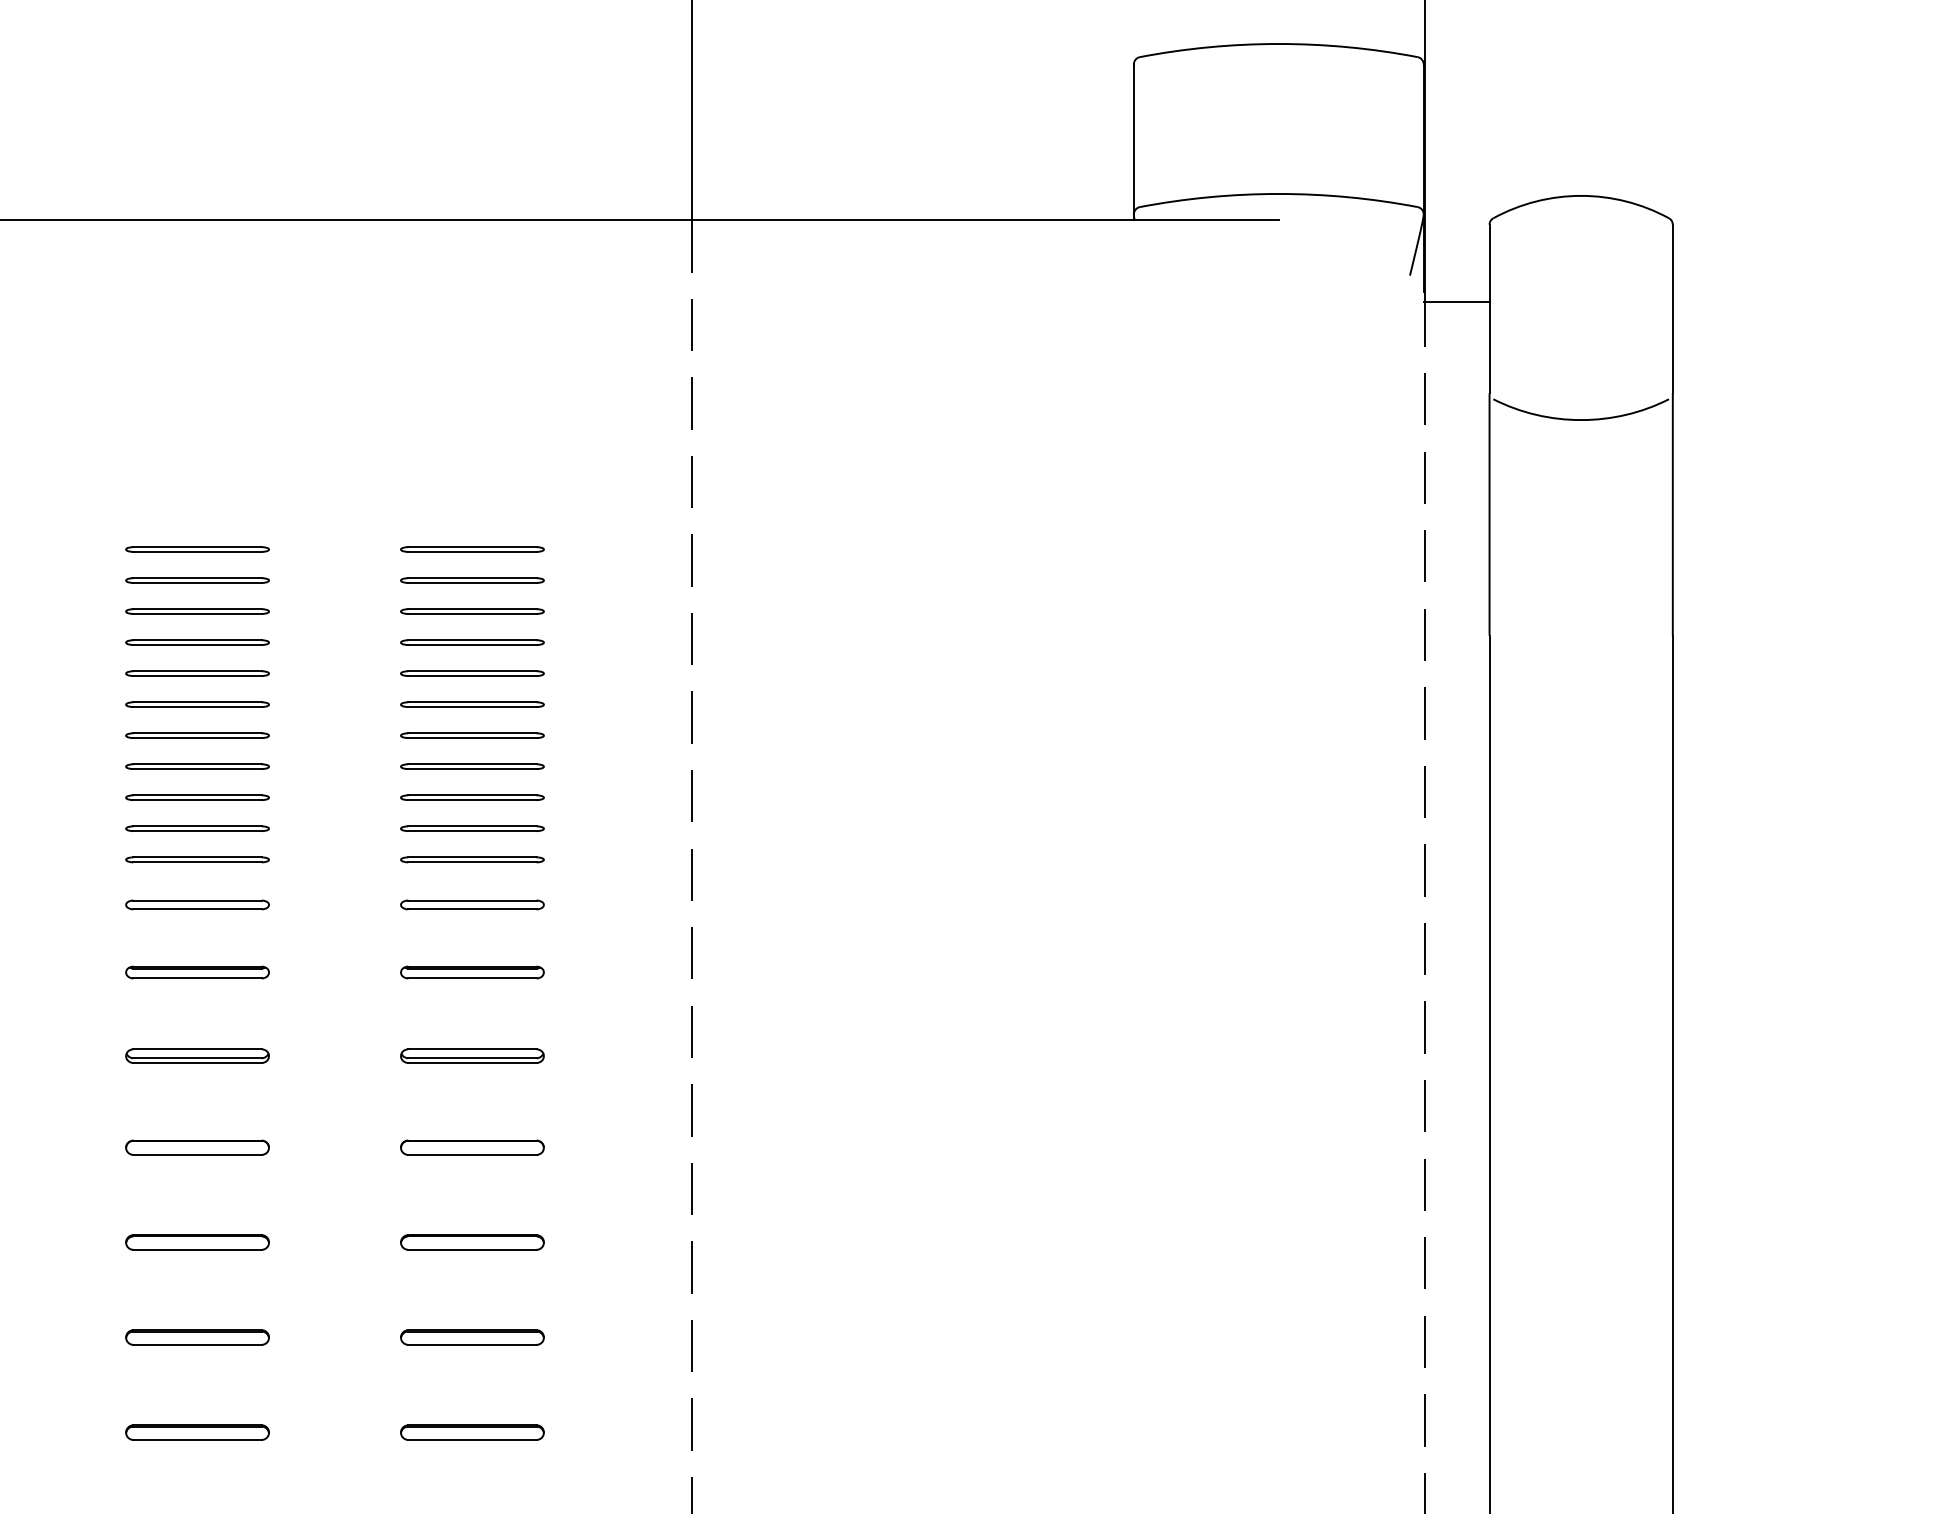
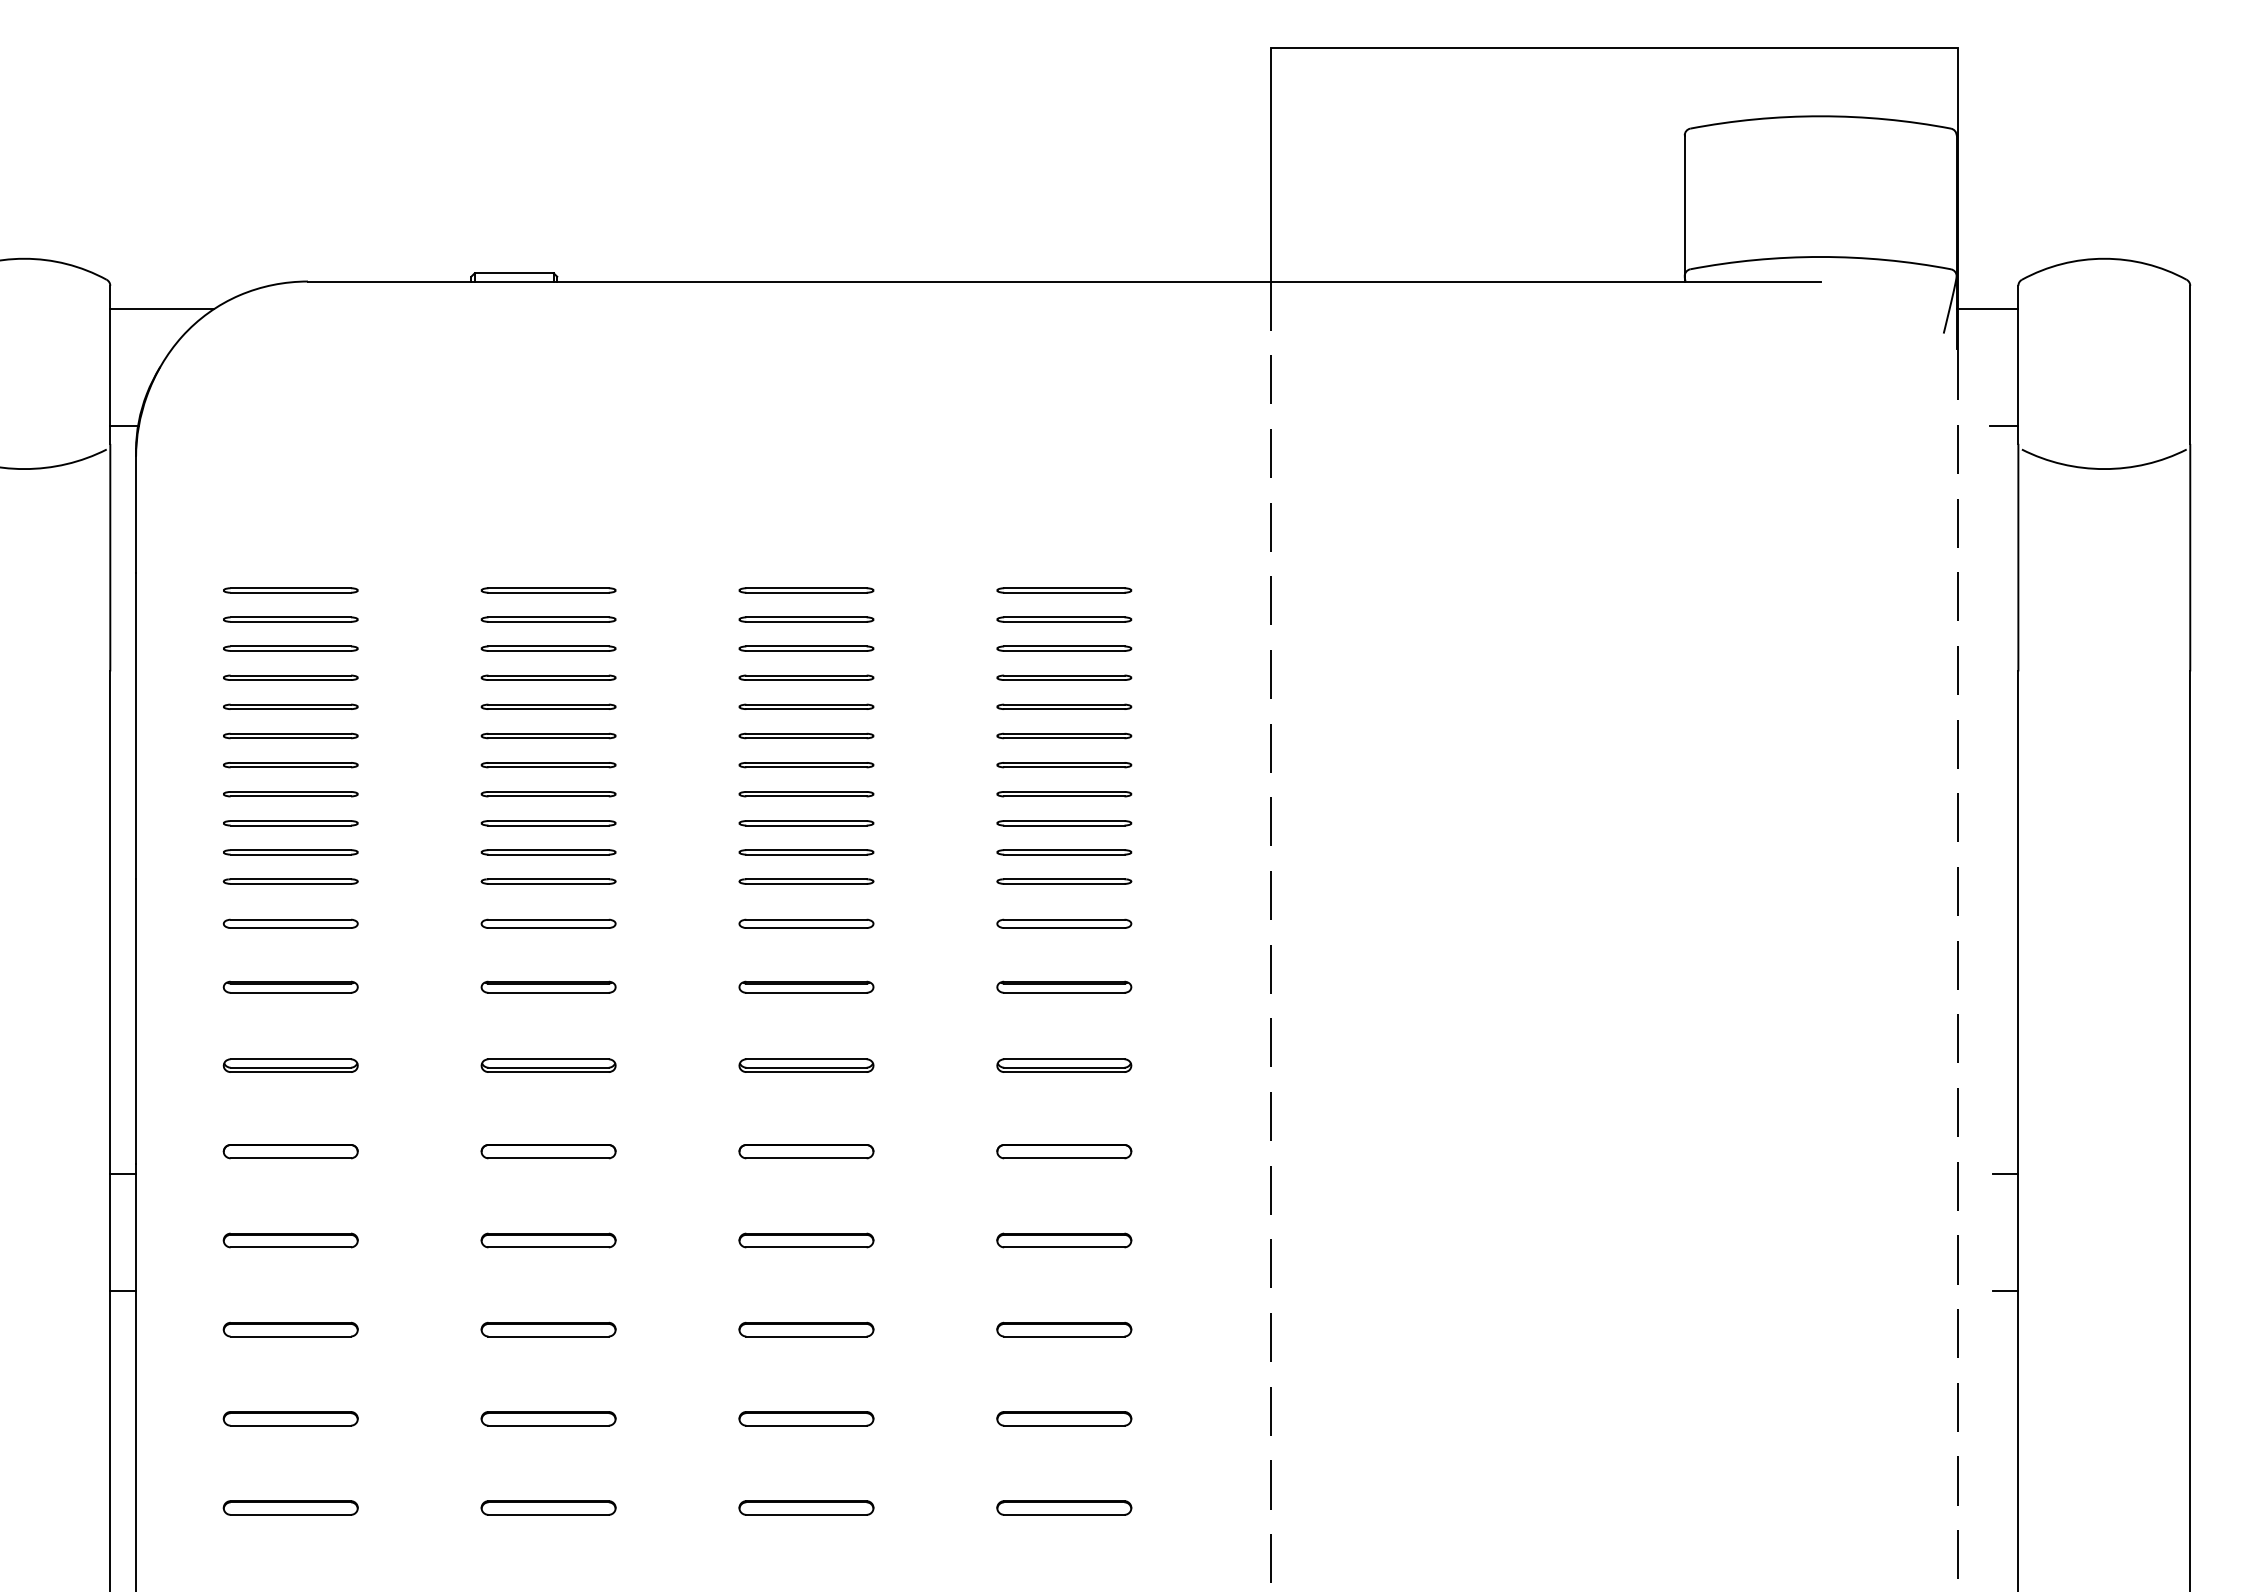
line: (1456, 302) -> (1987, 309), moved
line: (1473, 374) -> (2003, 426), added
line: (1475, 1172) -> (2005, 1174), added
line: (1475, 1296) -> (2005, 1291), added

